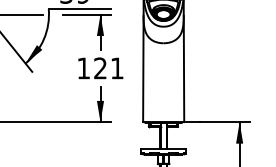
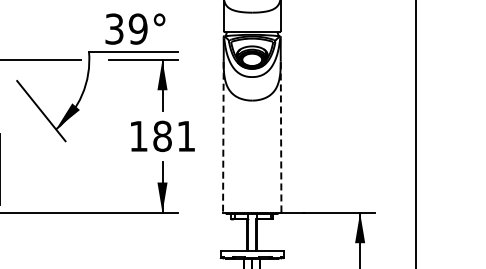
text: (100, 68) -> (162, 136), 121 -> 181
line: (184, 68) -> (281, 136), solid -> dashed
line: (143, 69) -> (223, 137), solid -> dashed

